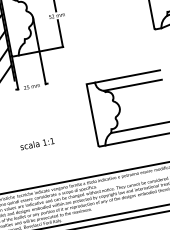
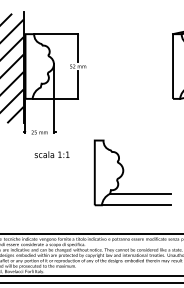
line: (126, 76) -> (136, 140), removed
line: (132, 85) -> (140, 150), removed
text: (36, 143) -> (51, 154), moved

